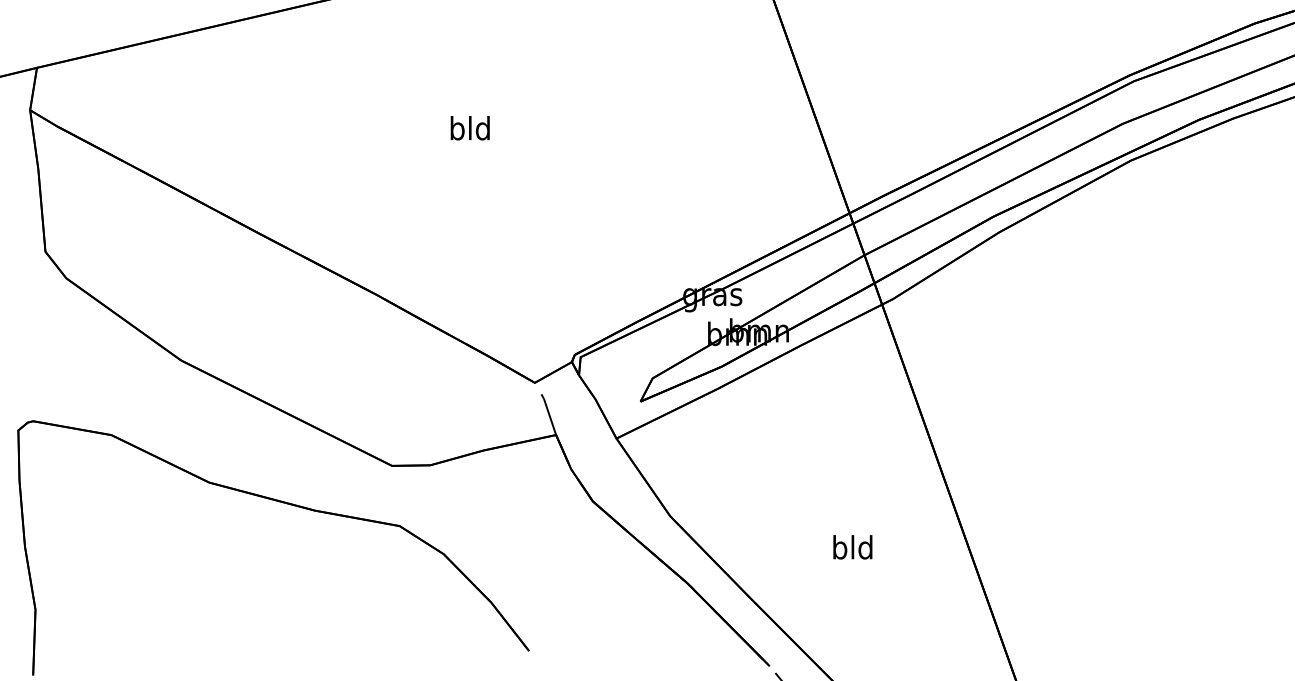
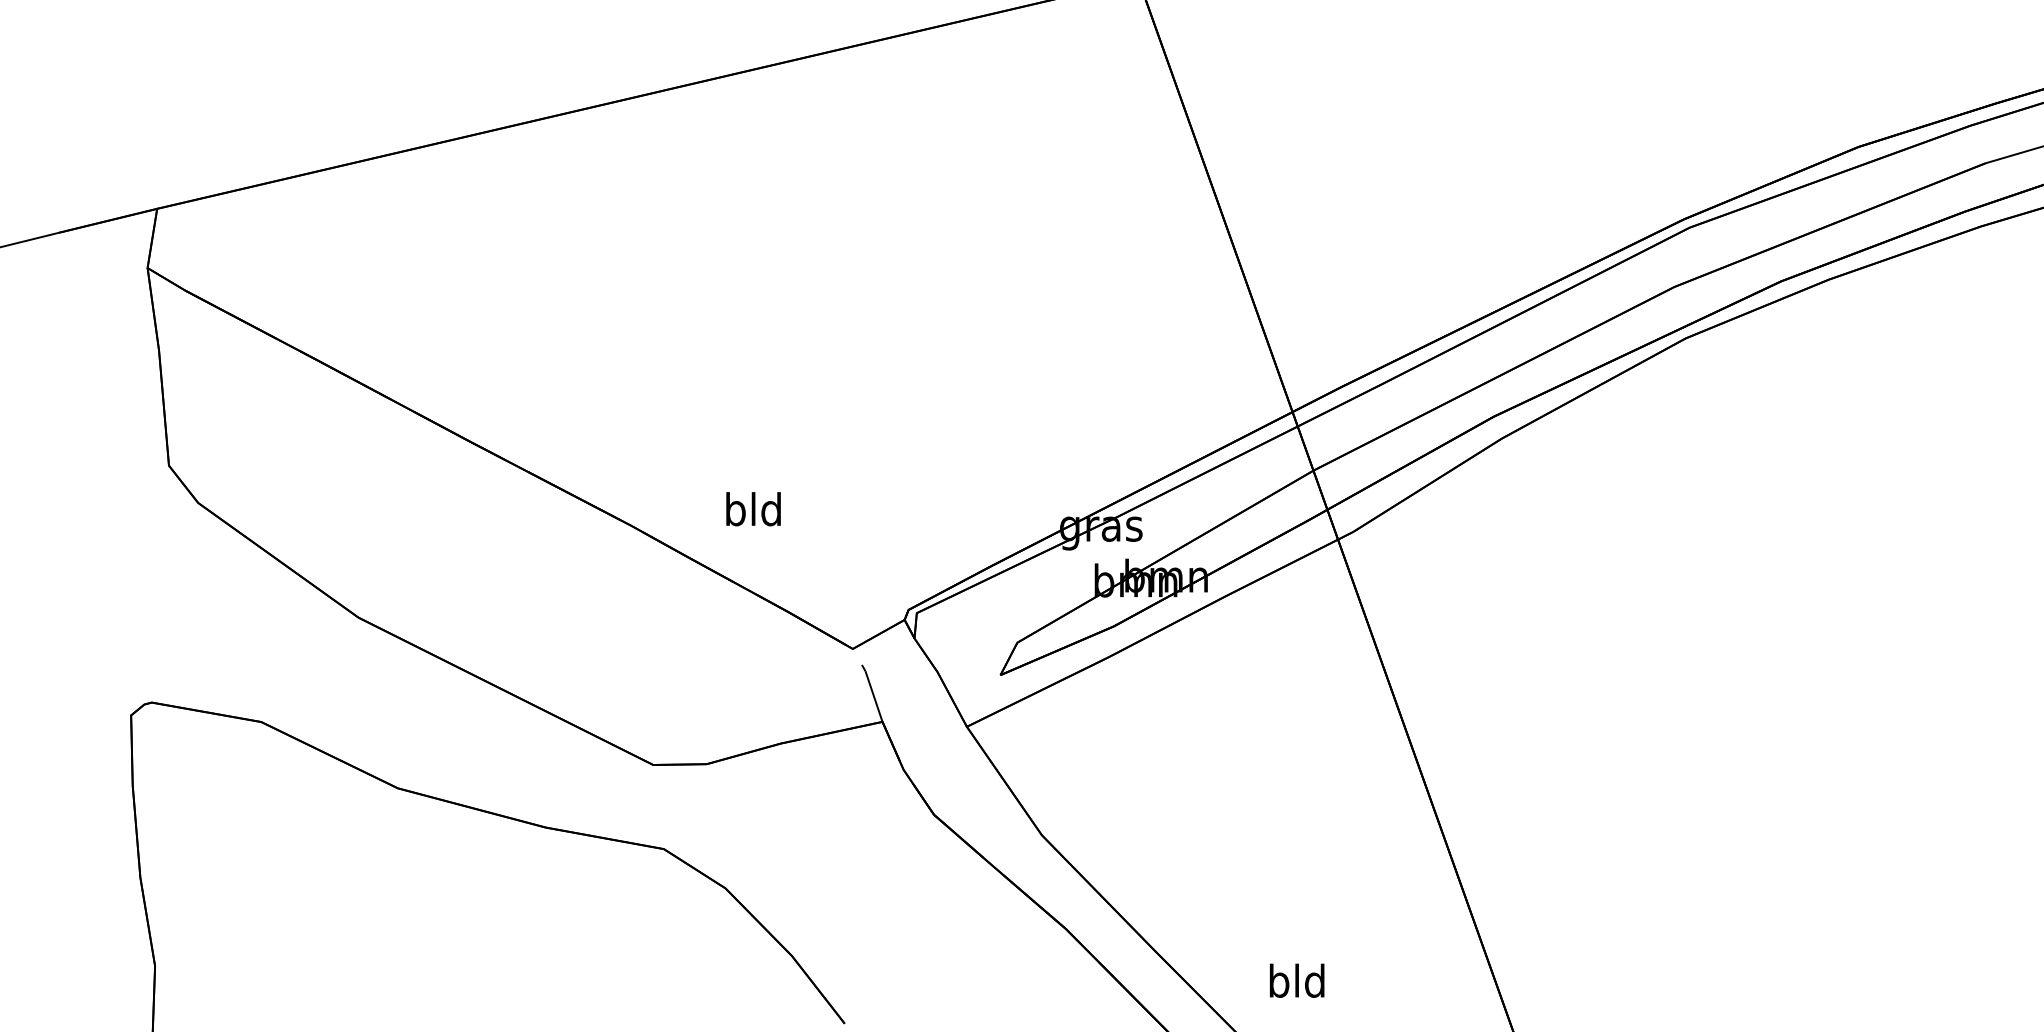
text: (470, 128) -> (753, 509), moved
text: (853, 547) -> (1297, 980), moved

